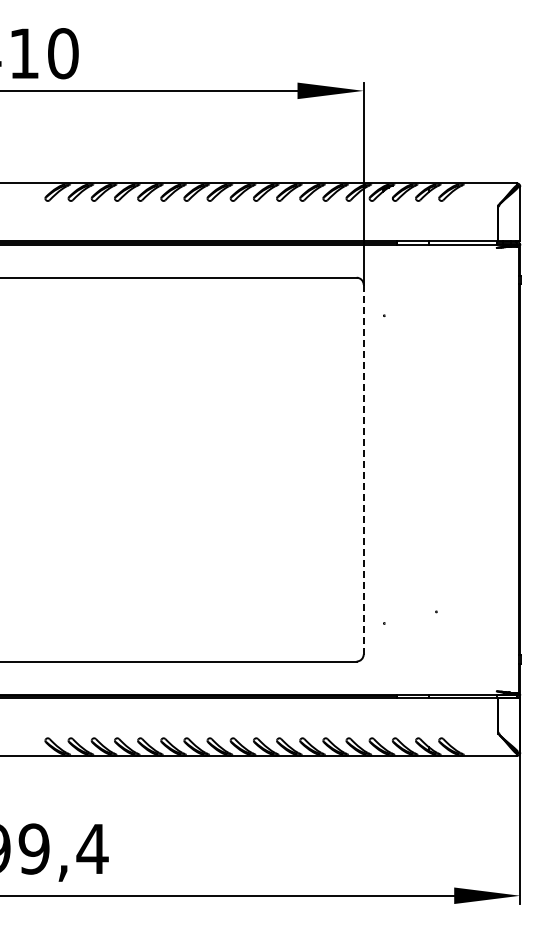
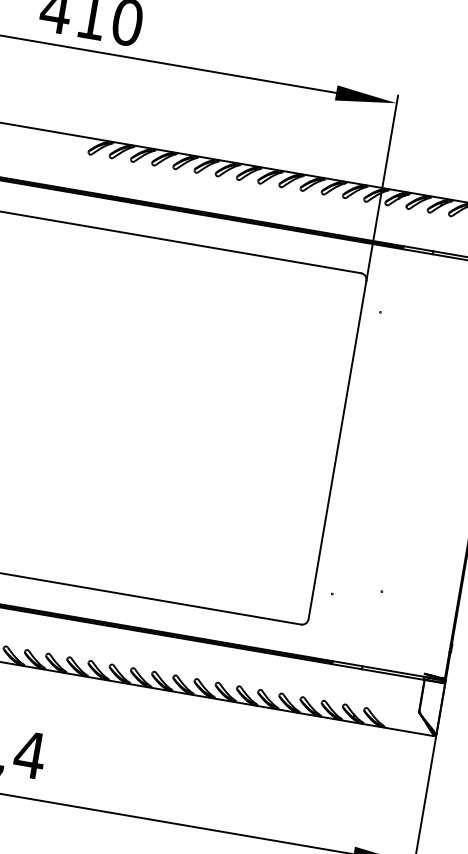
line: (363, 469) -> (337, 449), dashed -> solid

